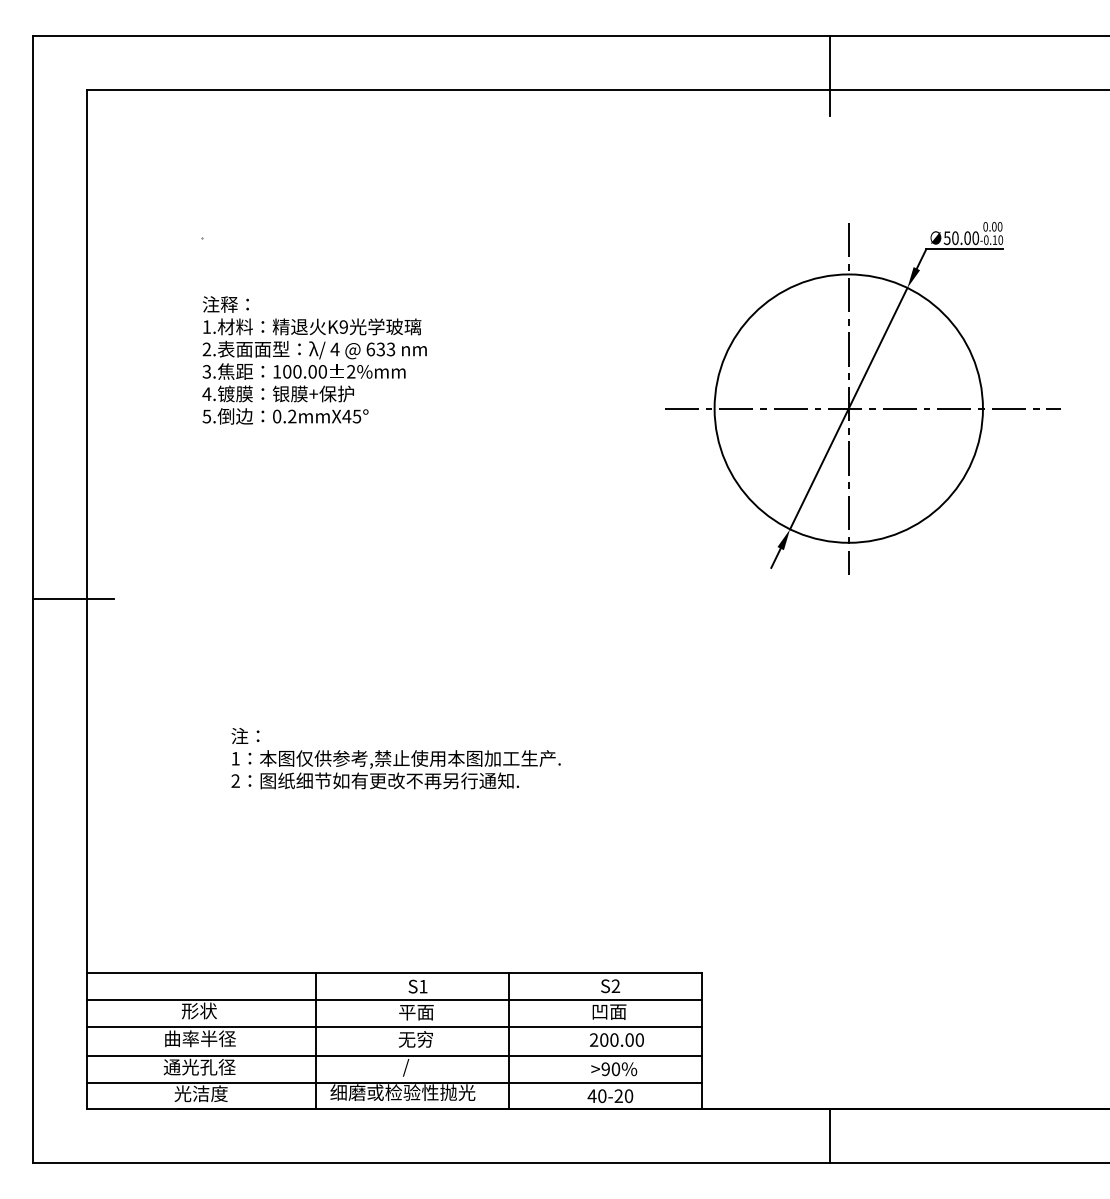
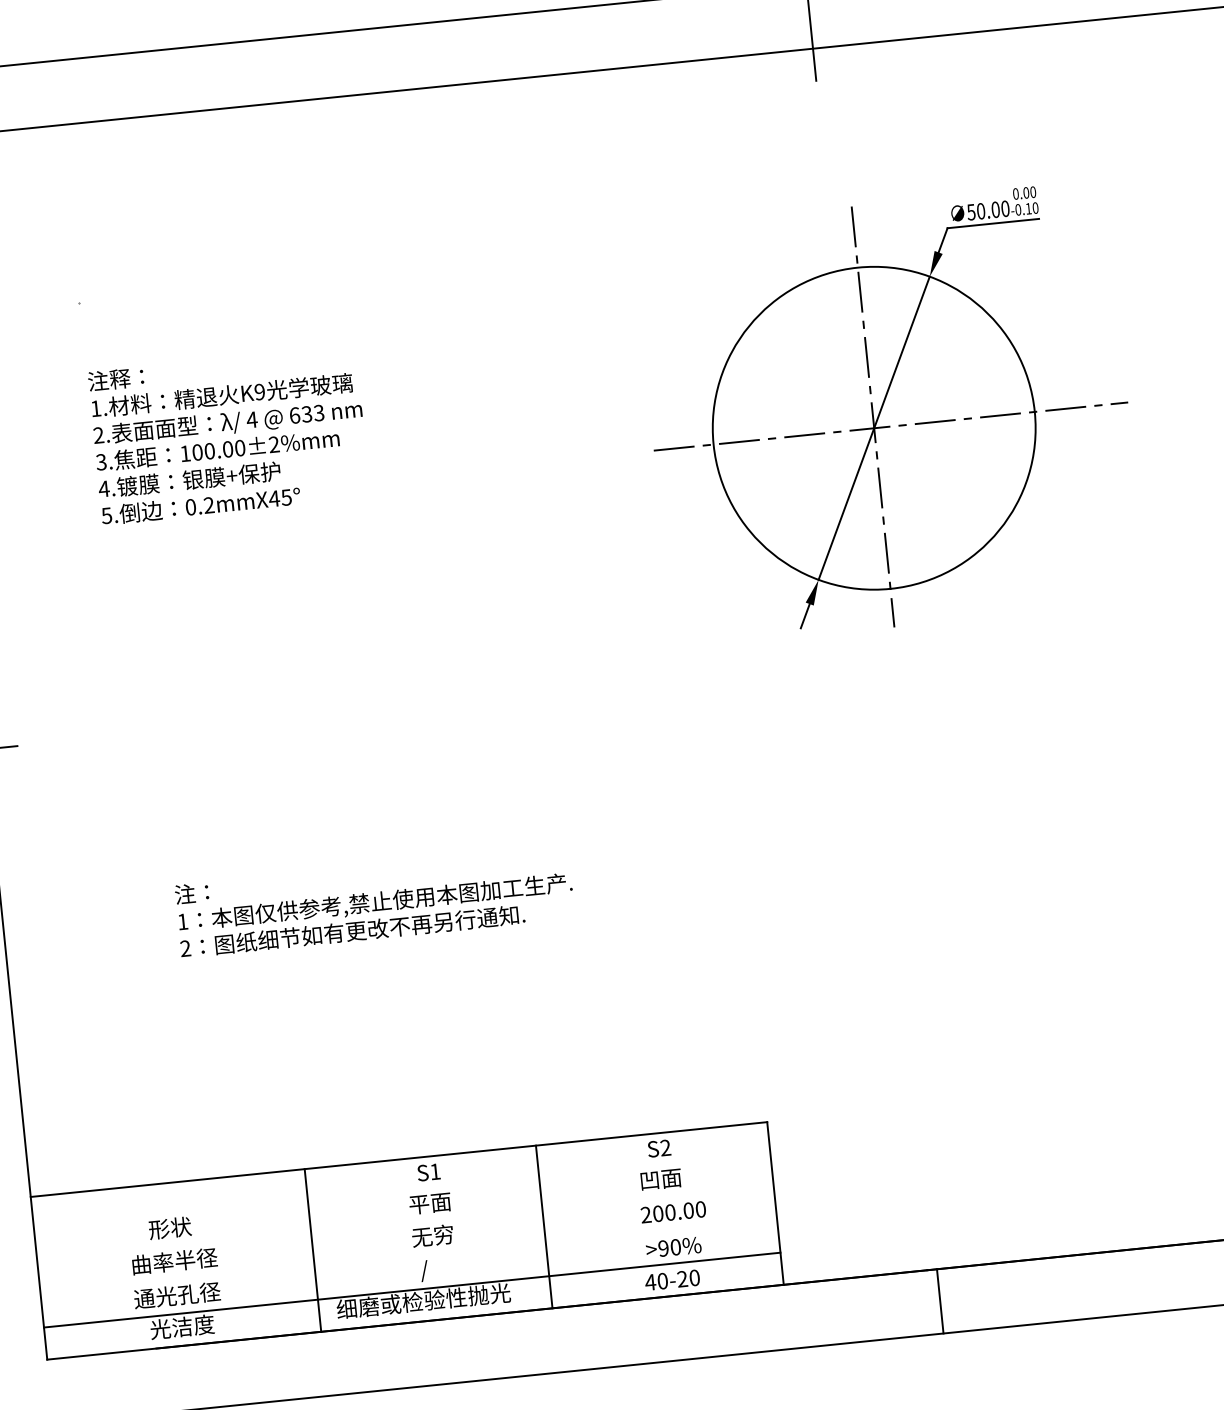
line: (394, 1000) -> (402, 1191), removed
line: (394, 1026) -> (405, 1223), removed
line: (394, 1055) -> (409, 1257), removed

